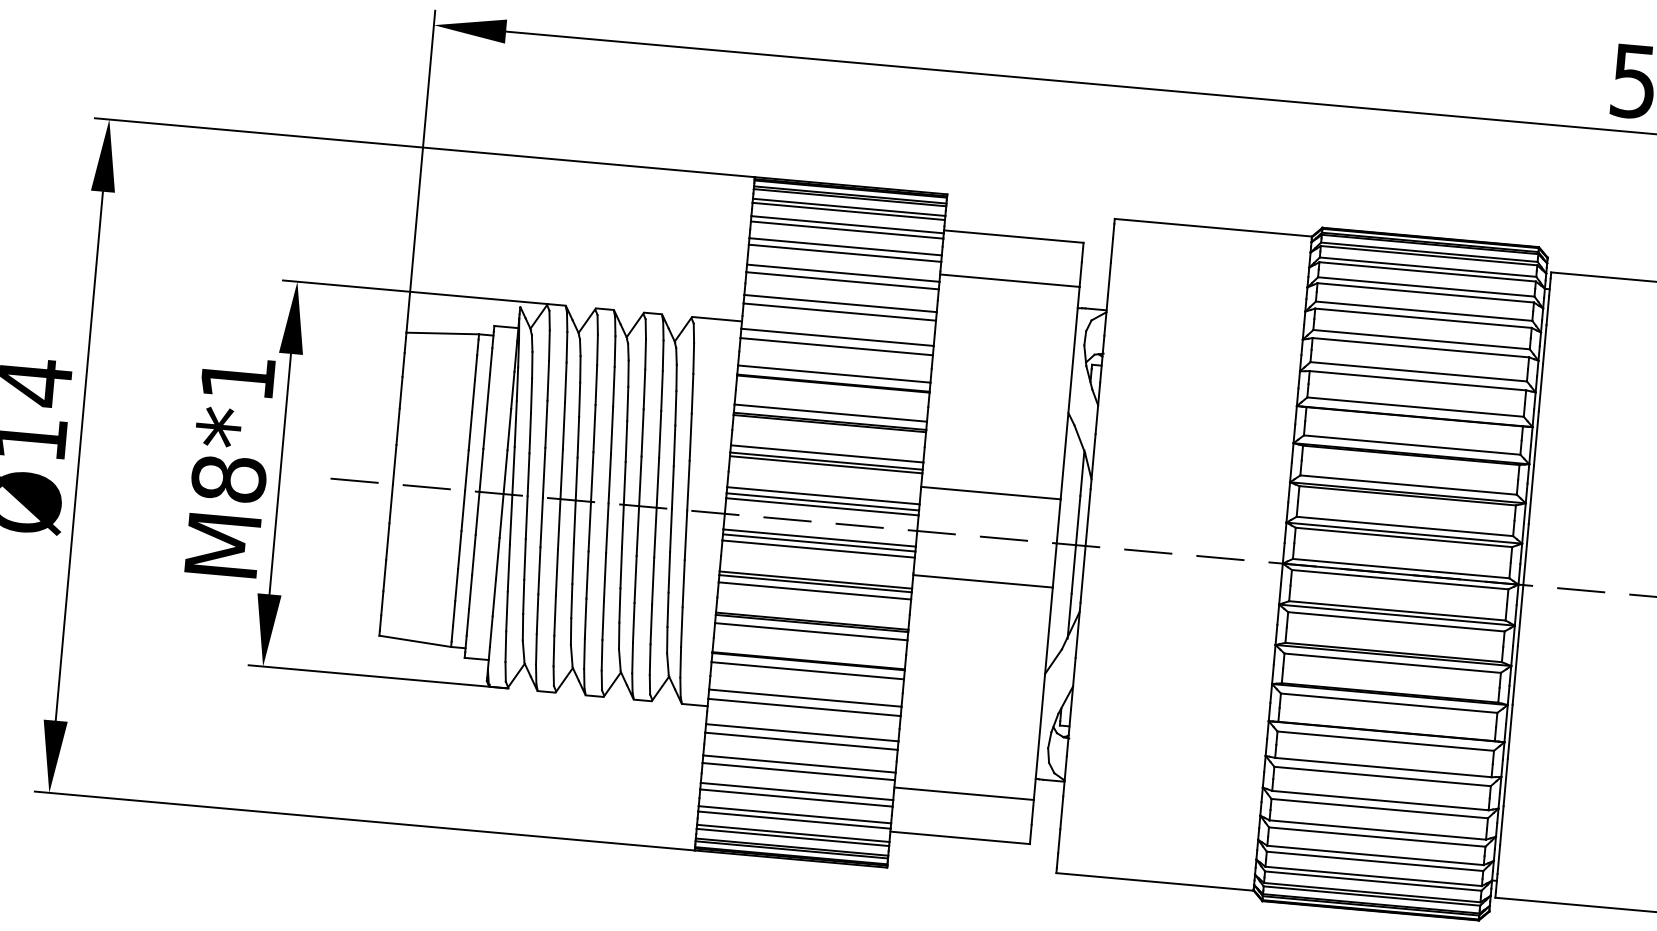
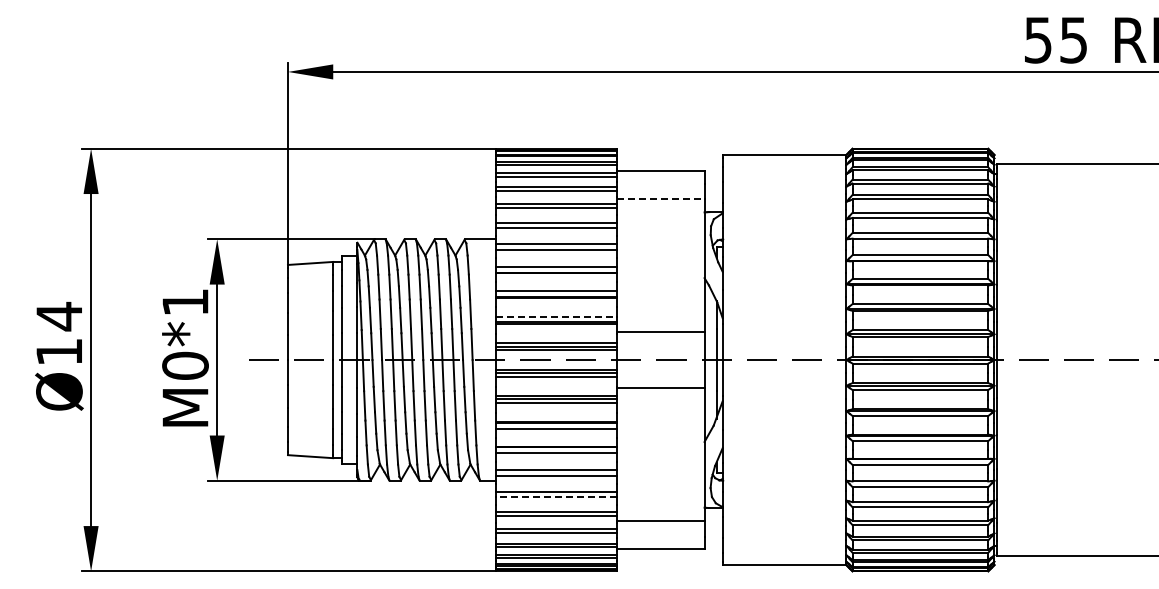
line: (1009, 281) -> (660, 199), solid -> dashed
line: (828, 454) -> (557, 317), solid -> dashed
text: (228, 478) -> (185, 365), M8*1 -> M0*1
line: (801, 741) -> (556, 497), solid -> dashed

